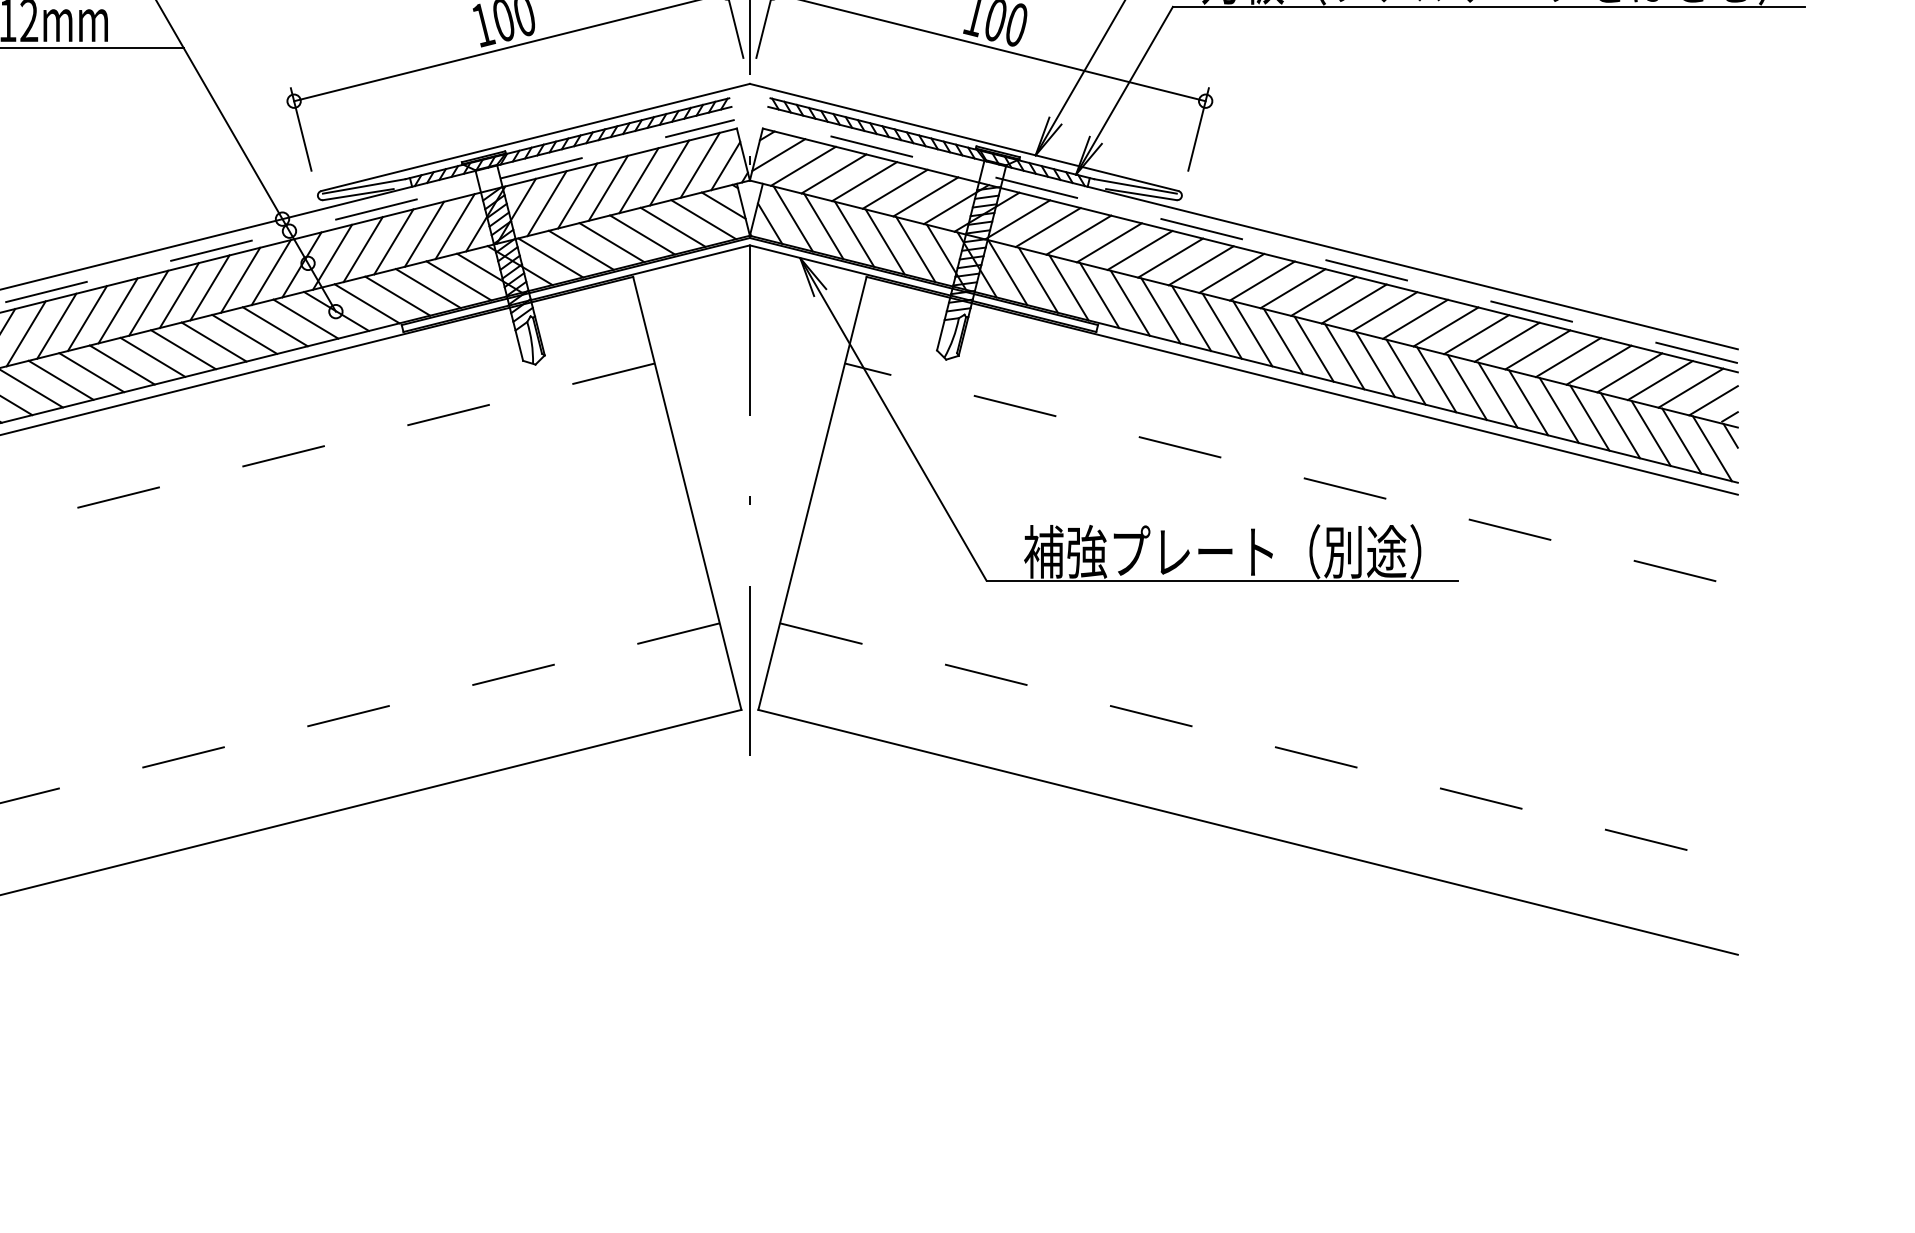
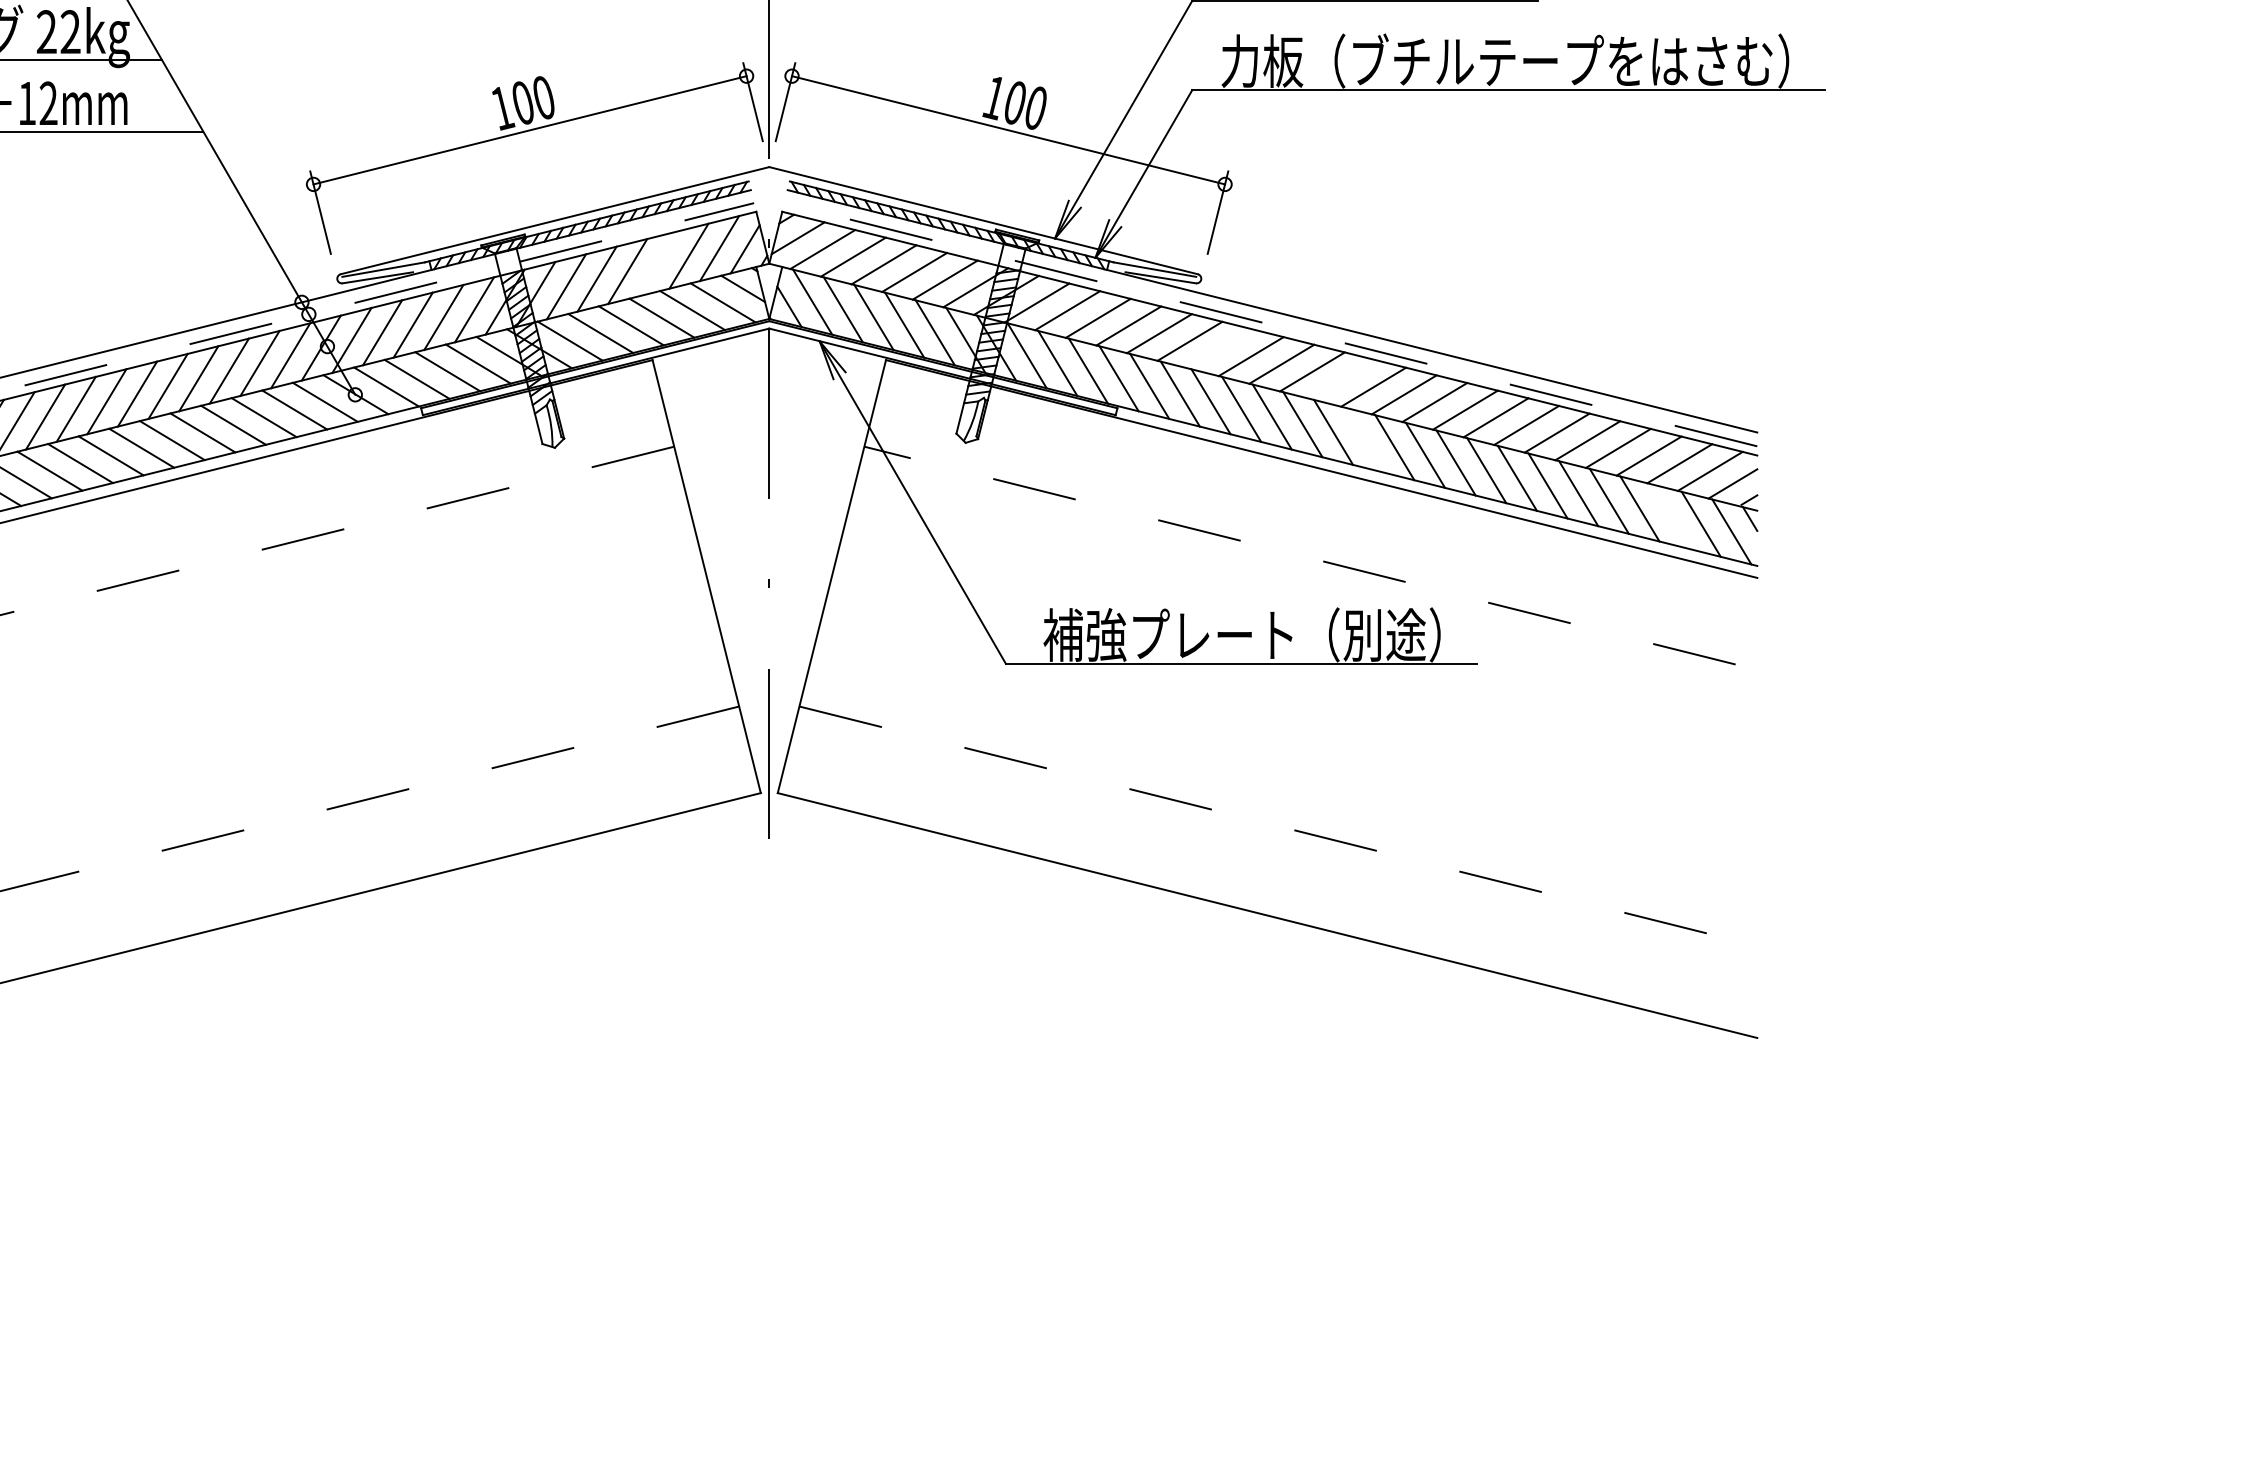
line: (638, 180) -> (657, 263), removed
line: (1201, 265) -> (1220, 348), removed
line: (1323, 296) -> (1342, 379), removed
line: (1344, 356) -> (1363, 439), removed
line: (1651, 433) -> (1670, 516), removed

